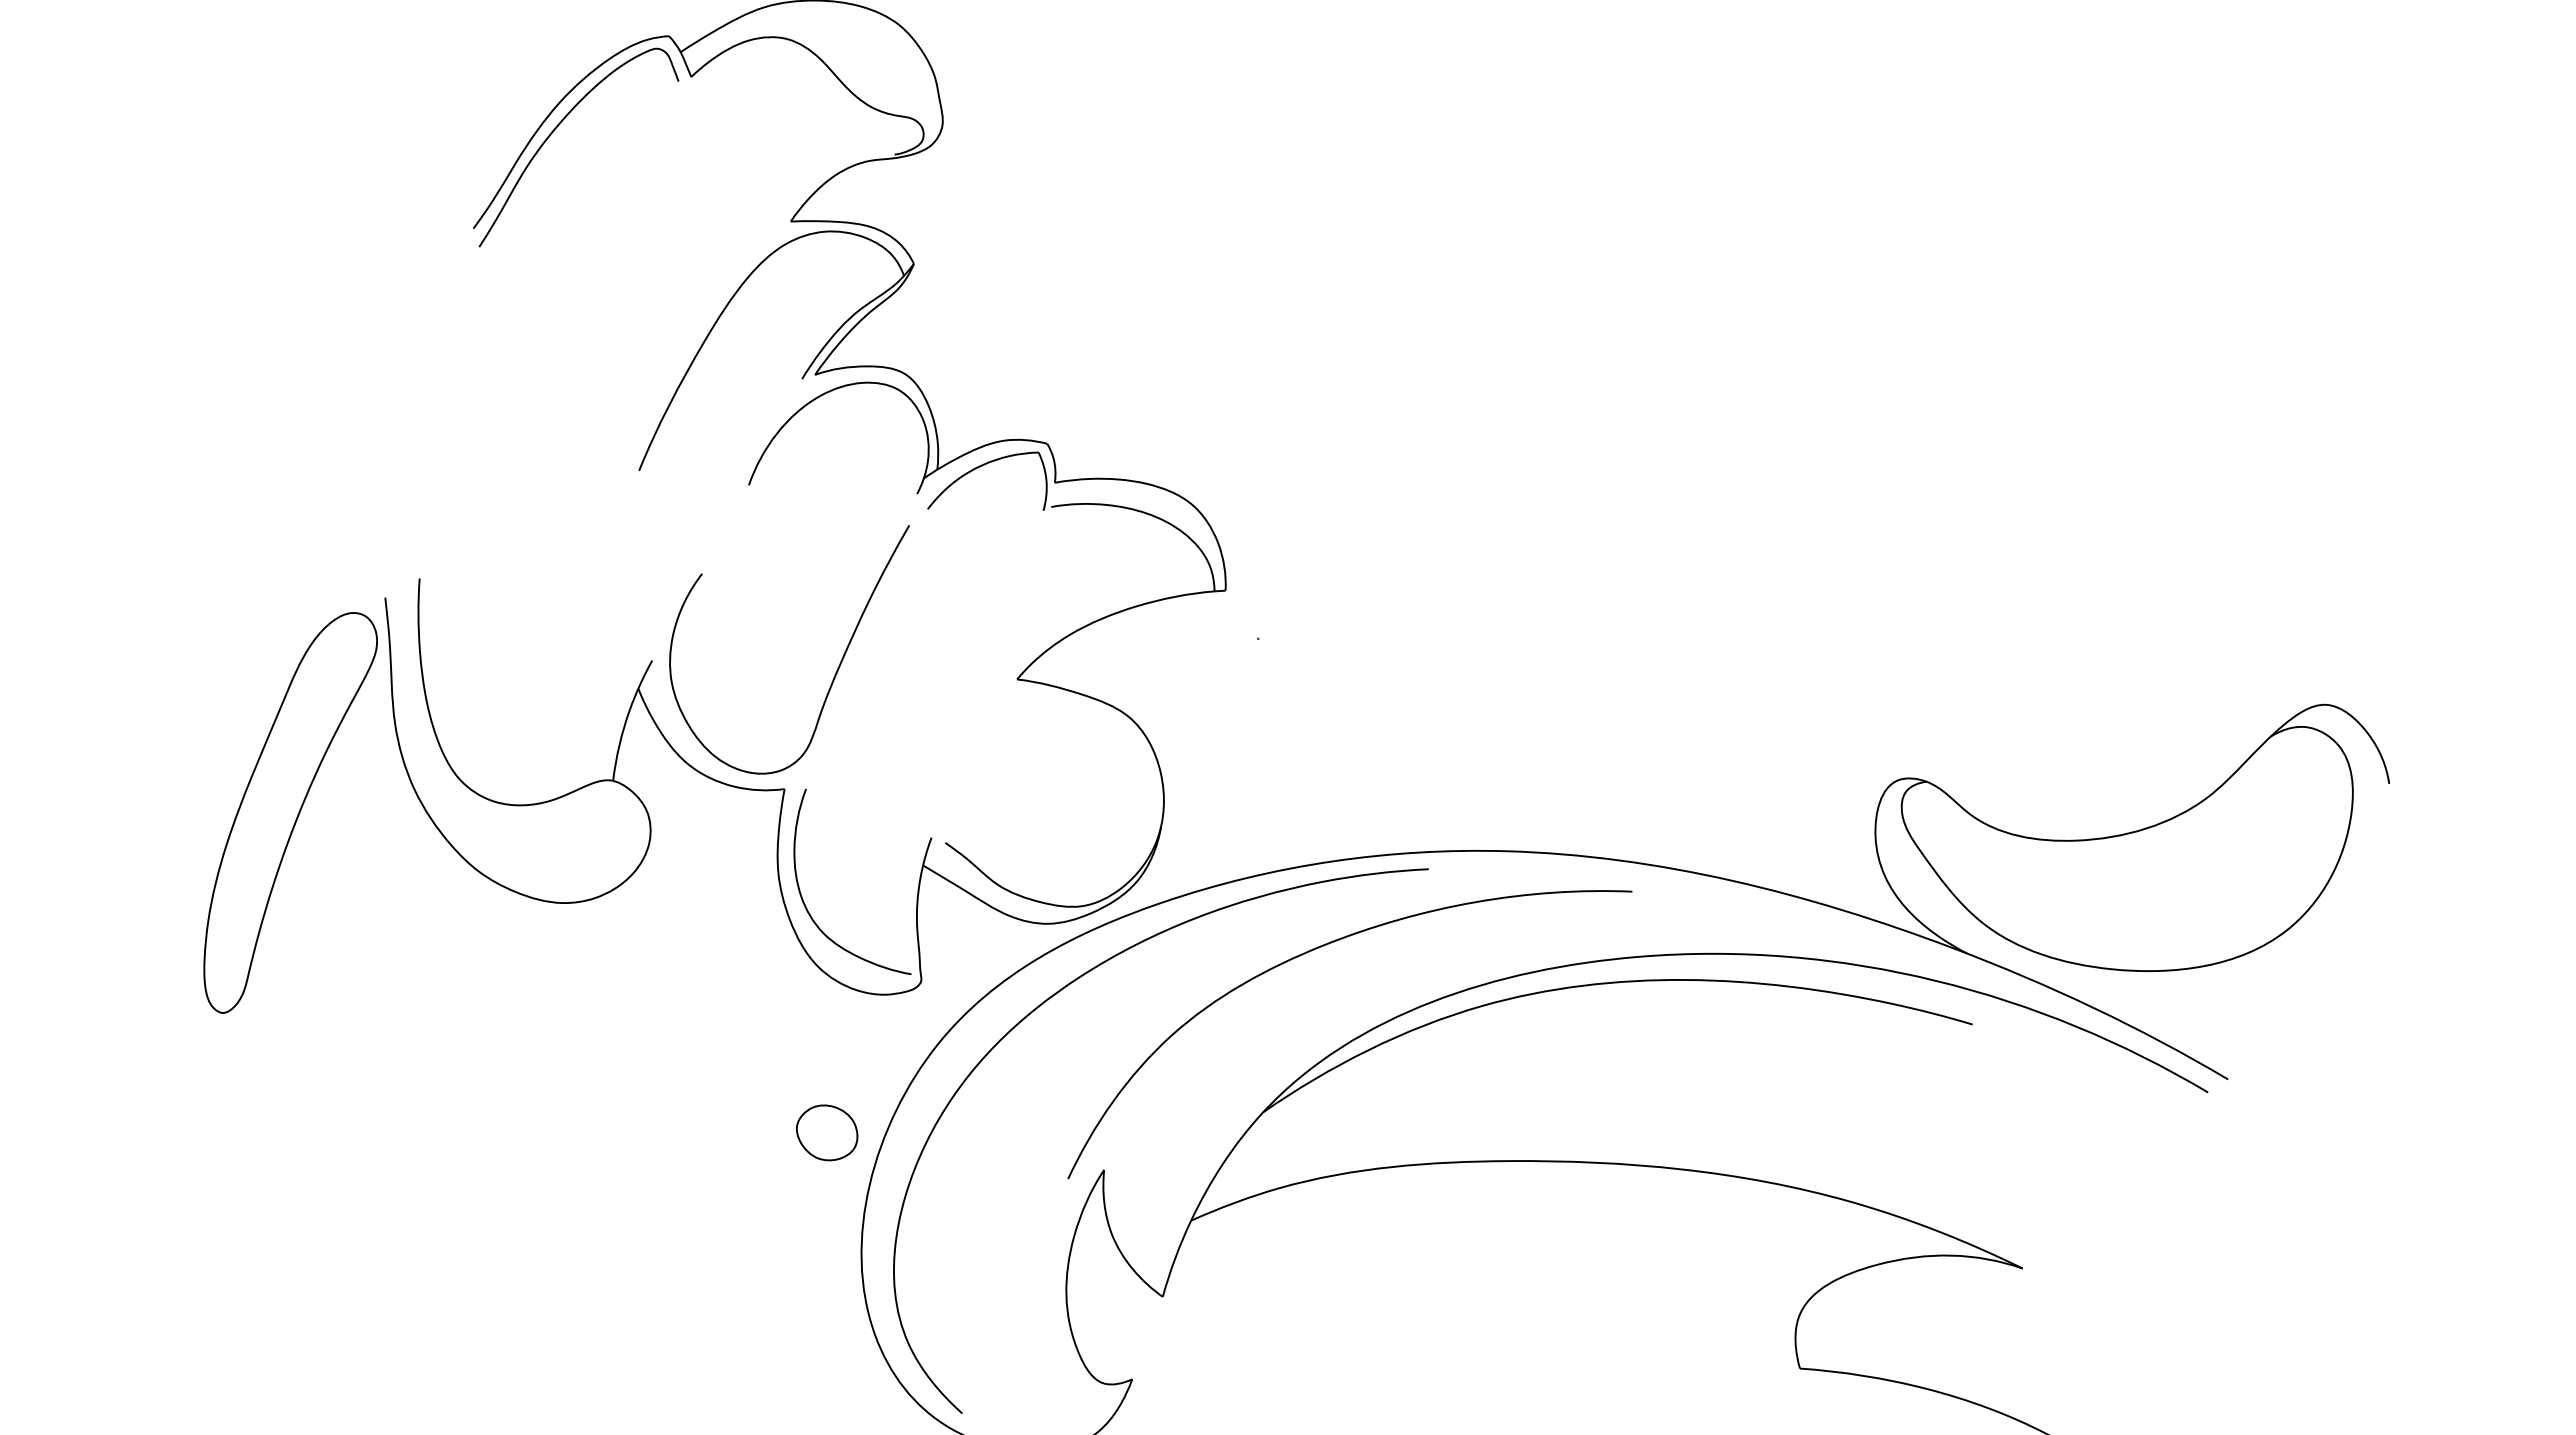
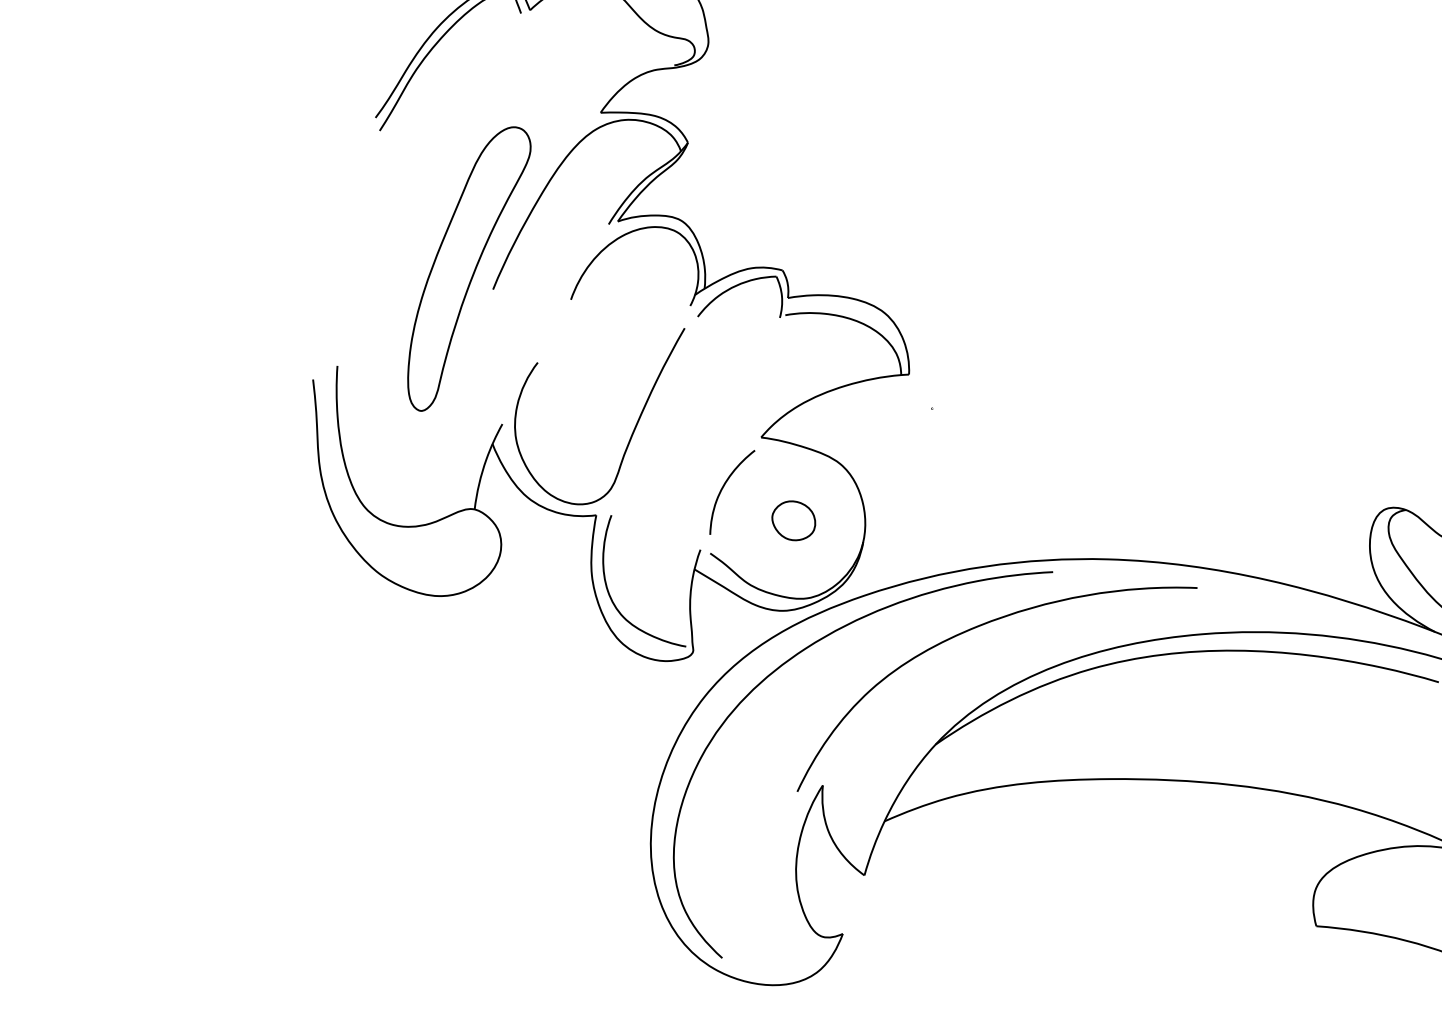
curve: (964, 749) -> (723, 487), added
part: (290, 812) -> (469, 268), moved
part: (827, 1132) -> (794, 520), moved

